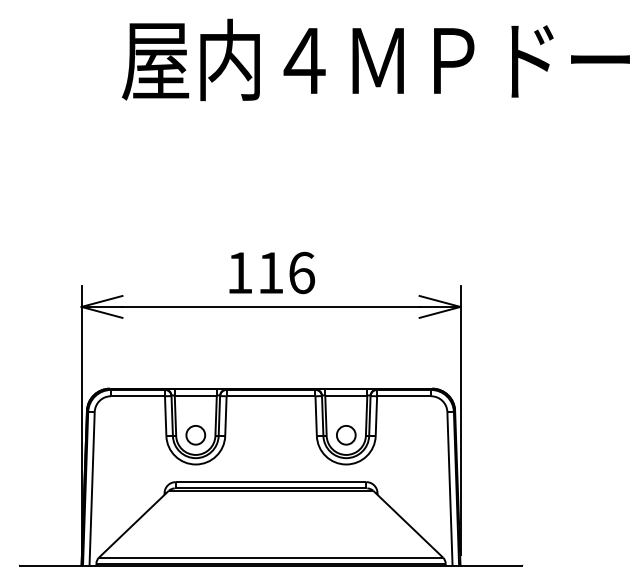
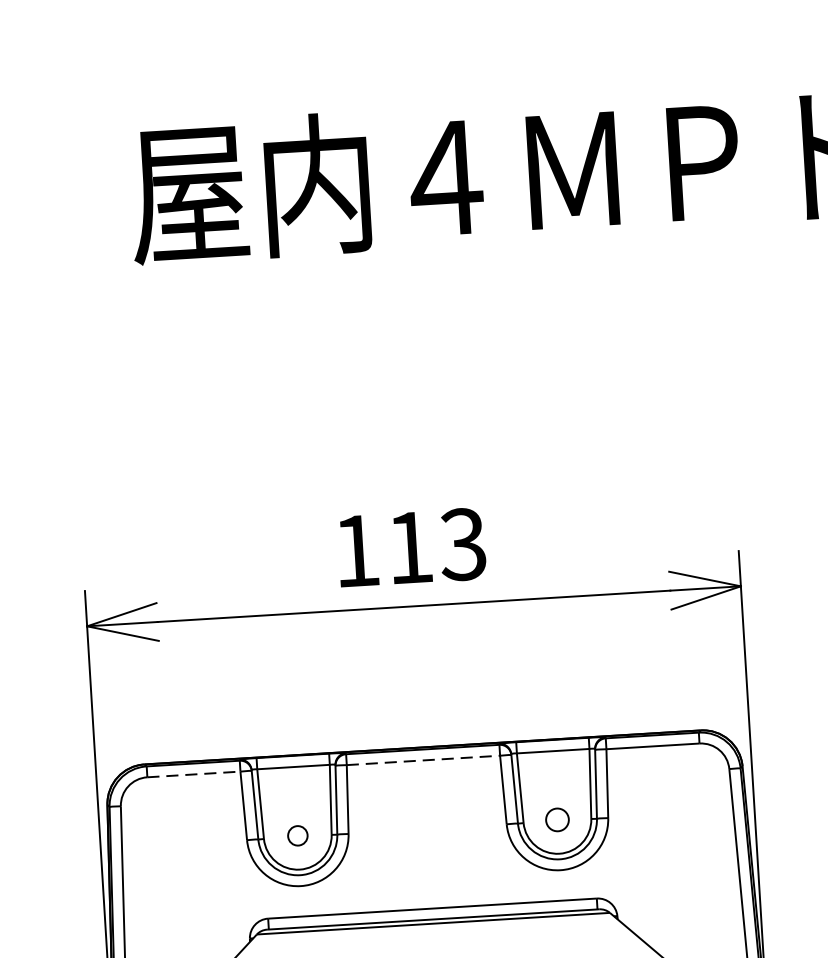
text: (301, 272) -> (462, 543), 116 -> 113
line: (138, 396) -> (194, 774), solid -> dashed
line: (271, 396) -> (424, 760), solid -> dashed
circle: (195, 435) -> (297, 836), size x0.6
circle: (346, 435) -> (557, 820), size x0.7

